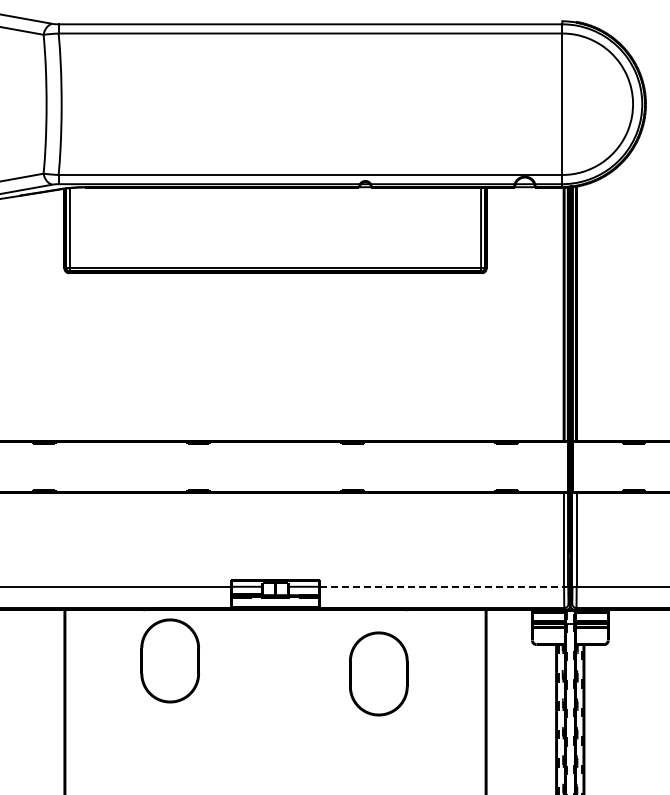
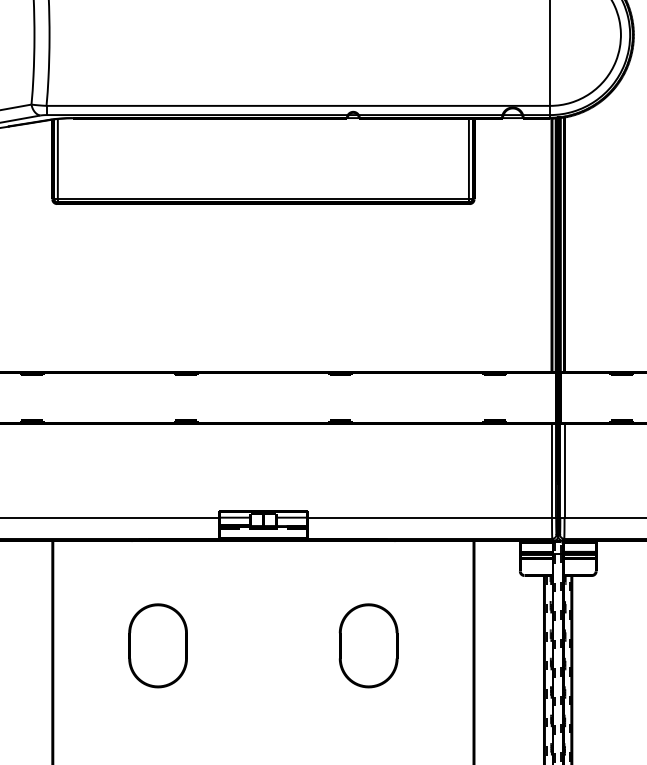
line: (442, 586) -> (430, 517), dashed -> solid
part: (169, 660) -> (157, 645), moved
part: (378, 673) -> (368, 645), moved

